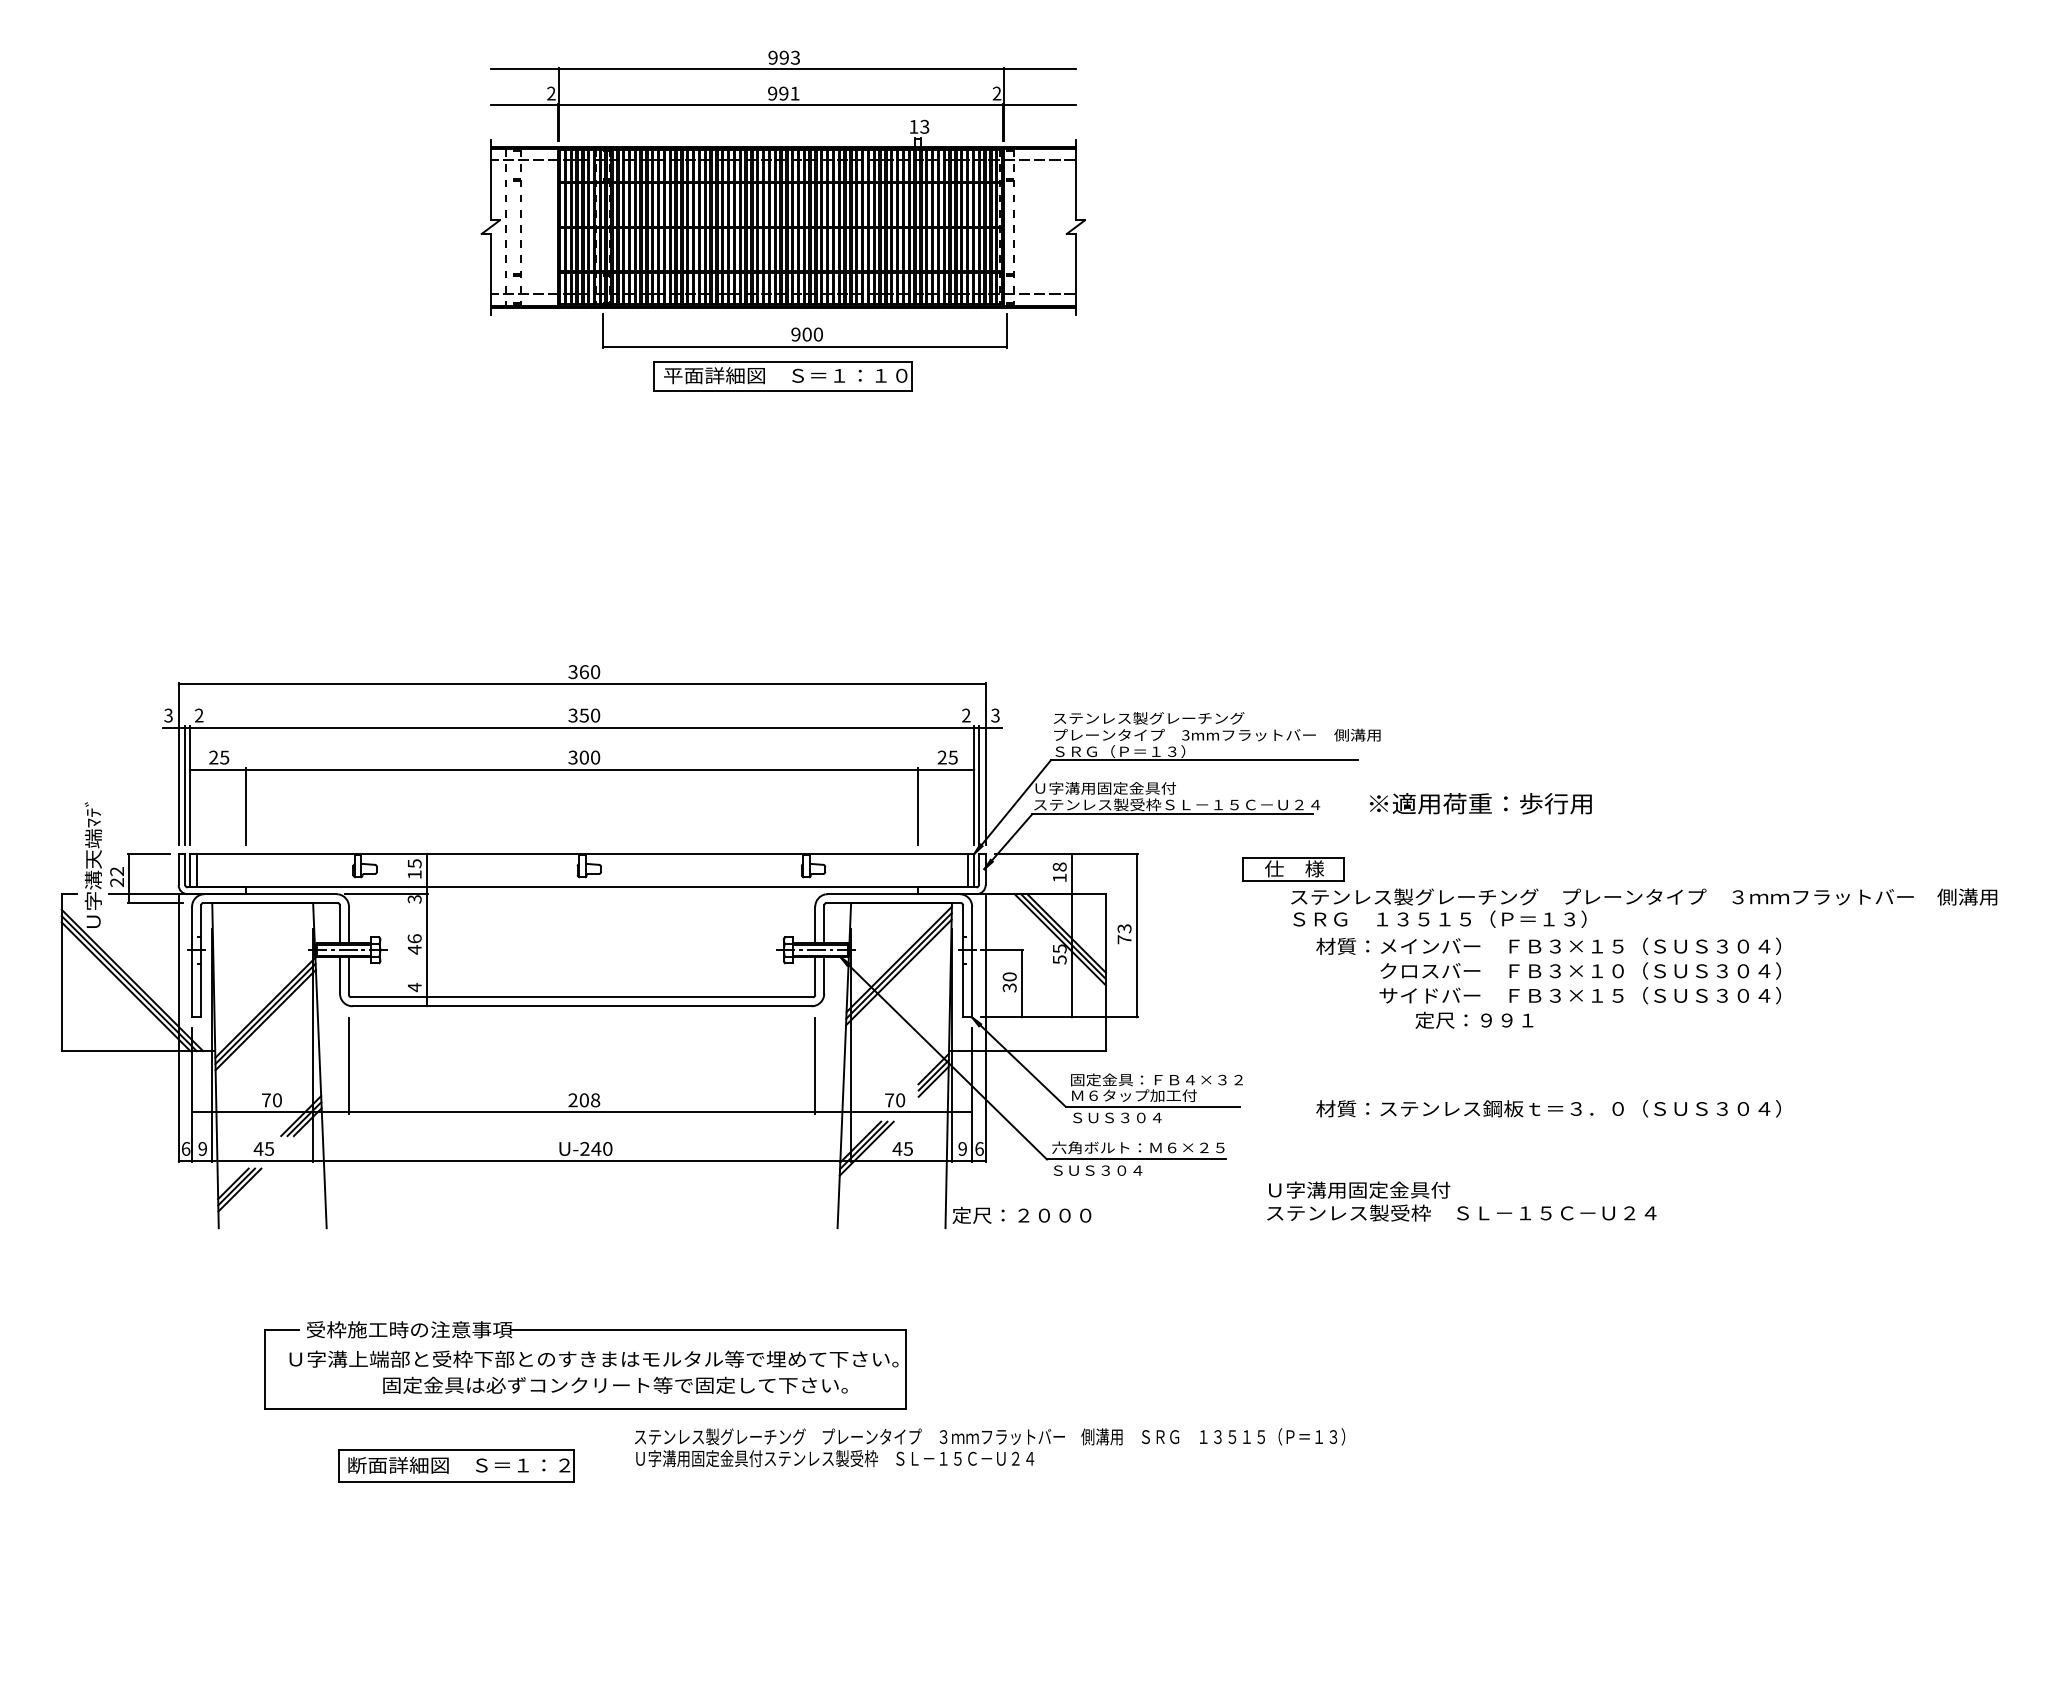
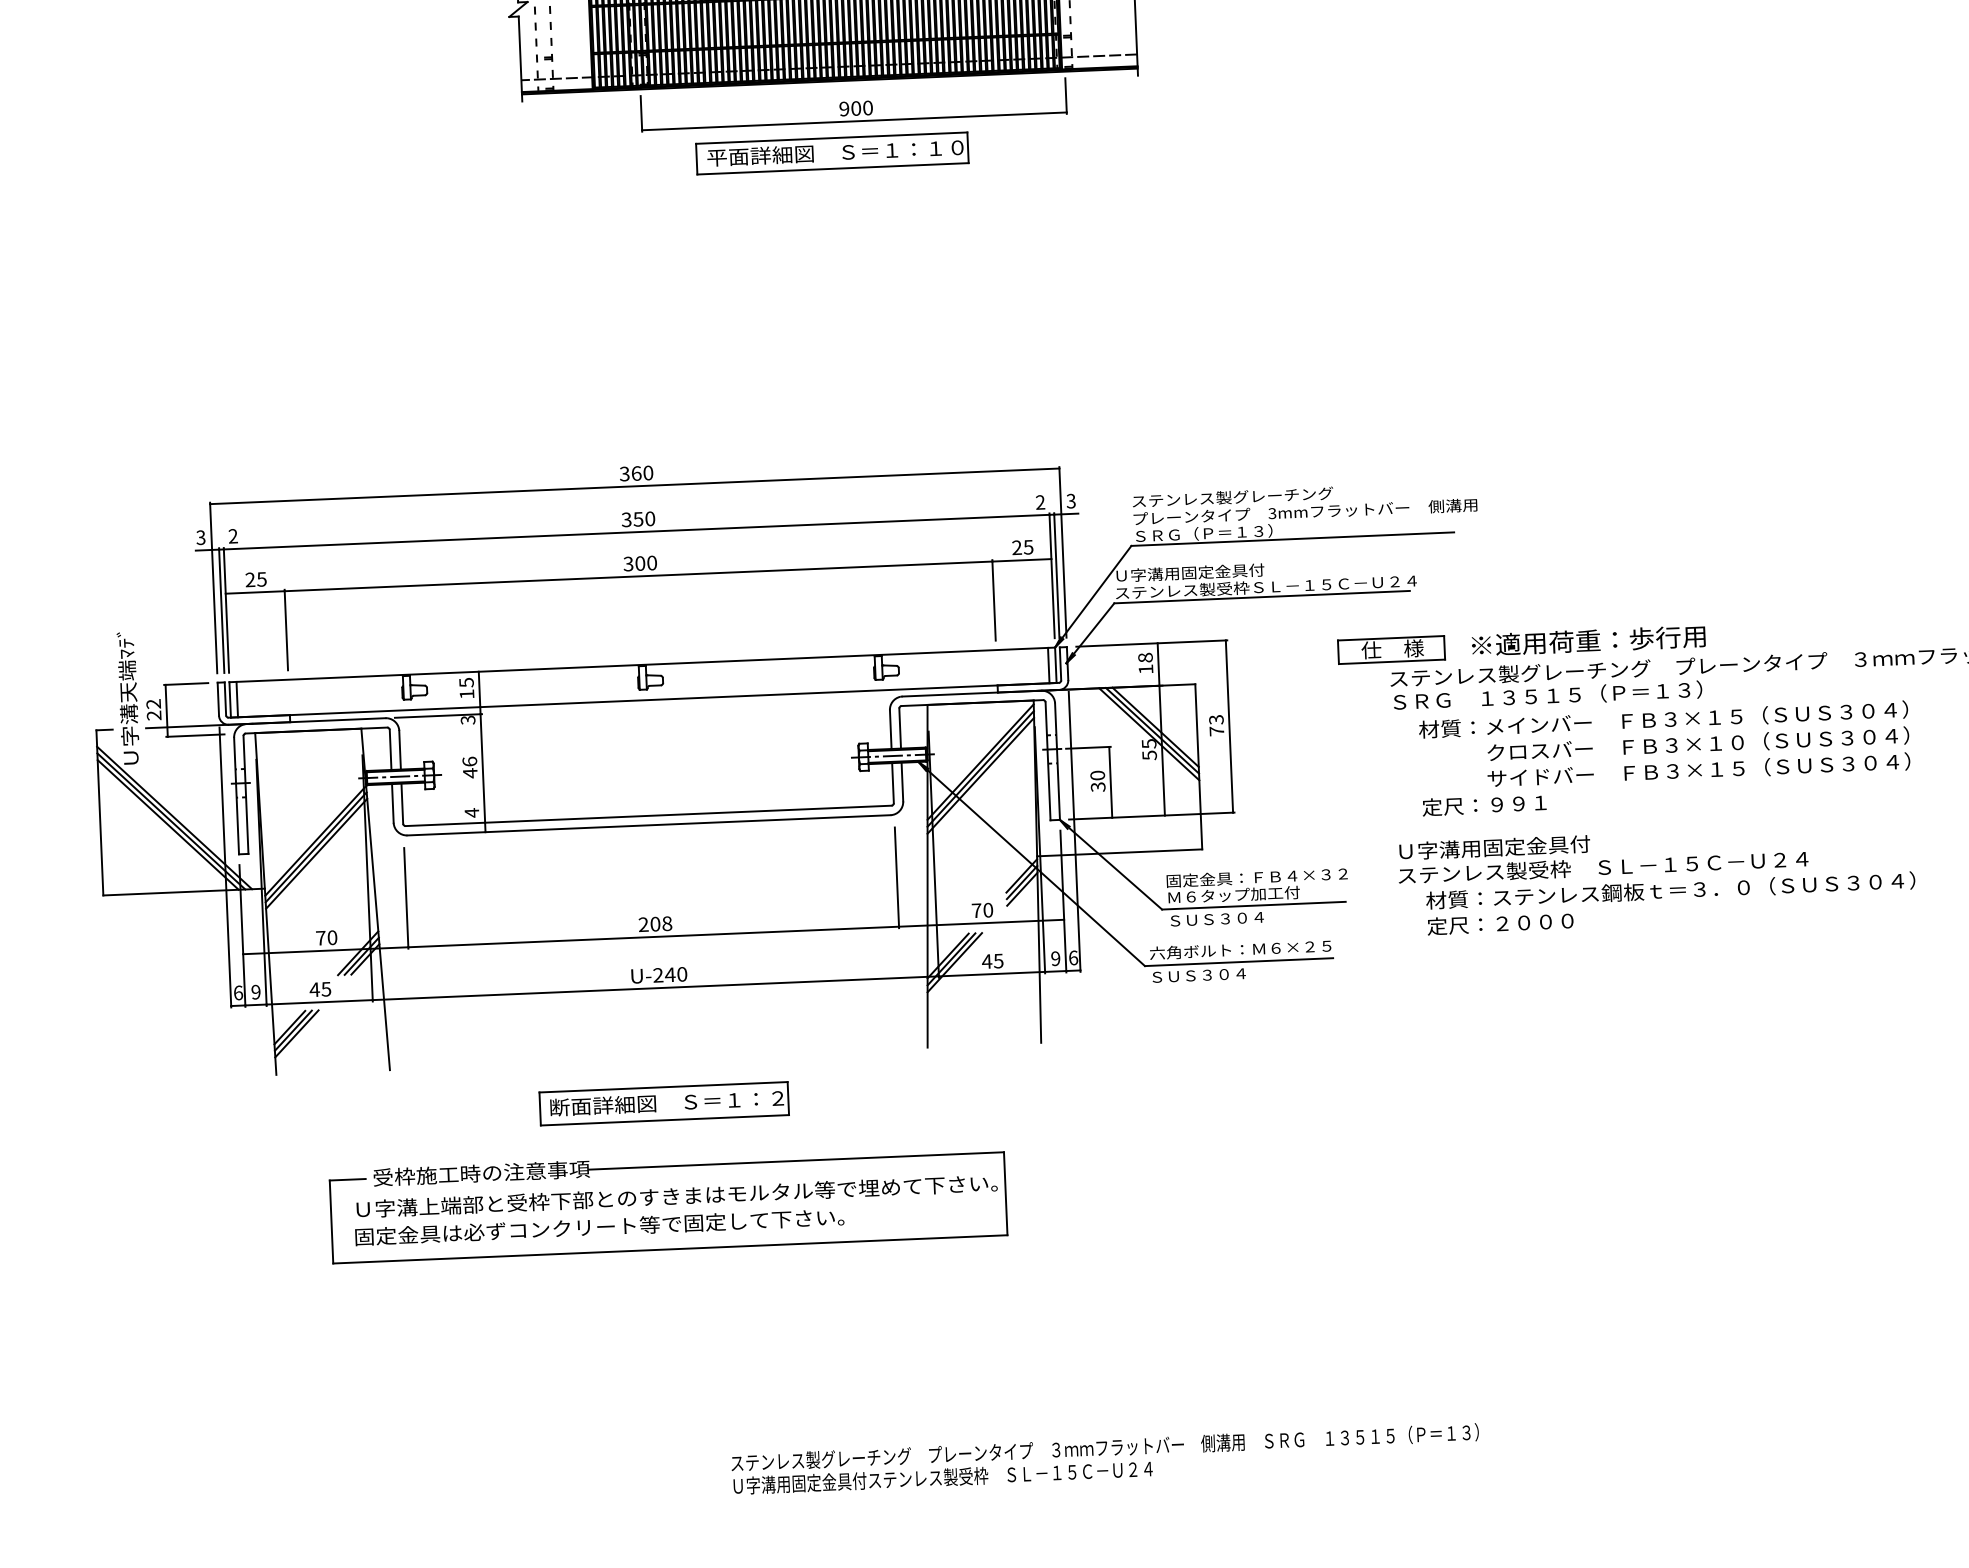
text: (1480, 803) -> (1588, 640), moved
text: (1474, 1019) -> (1484, 804), moved
text: (1461, 1201) -> (1602, 855), moved
text: (1021, 1214) -> (1500, 922), moved
text: (615, 1384) -> (599, 1226), moved
text: (990, 1447) -> (1106, 1458), moved
part: (456, 1465) -> (664, 1103), moved

